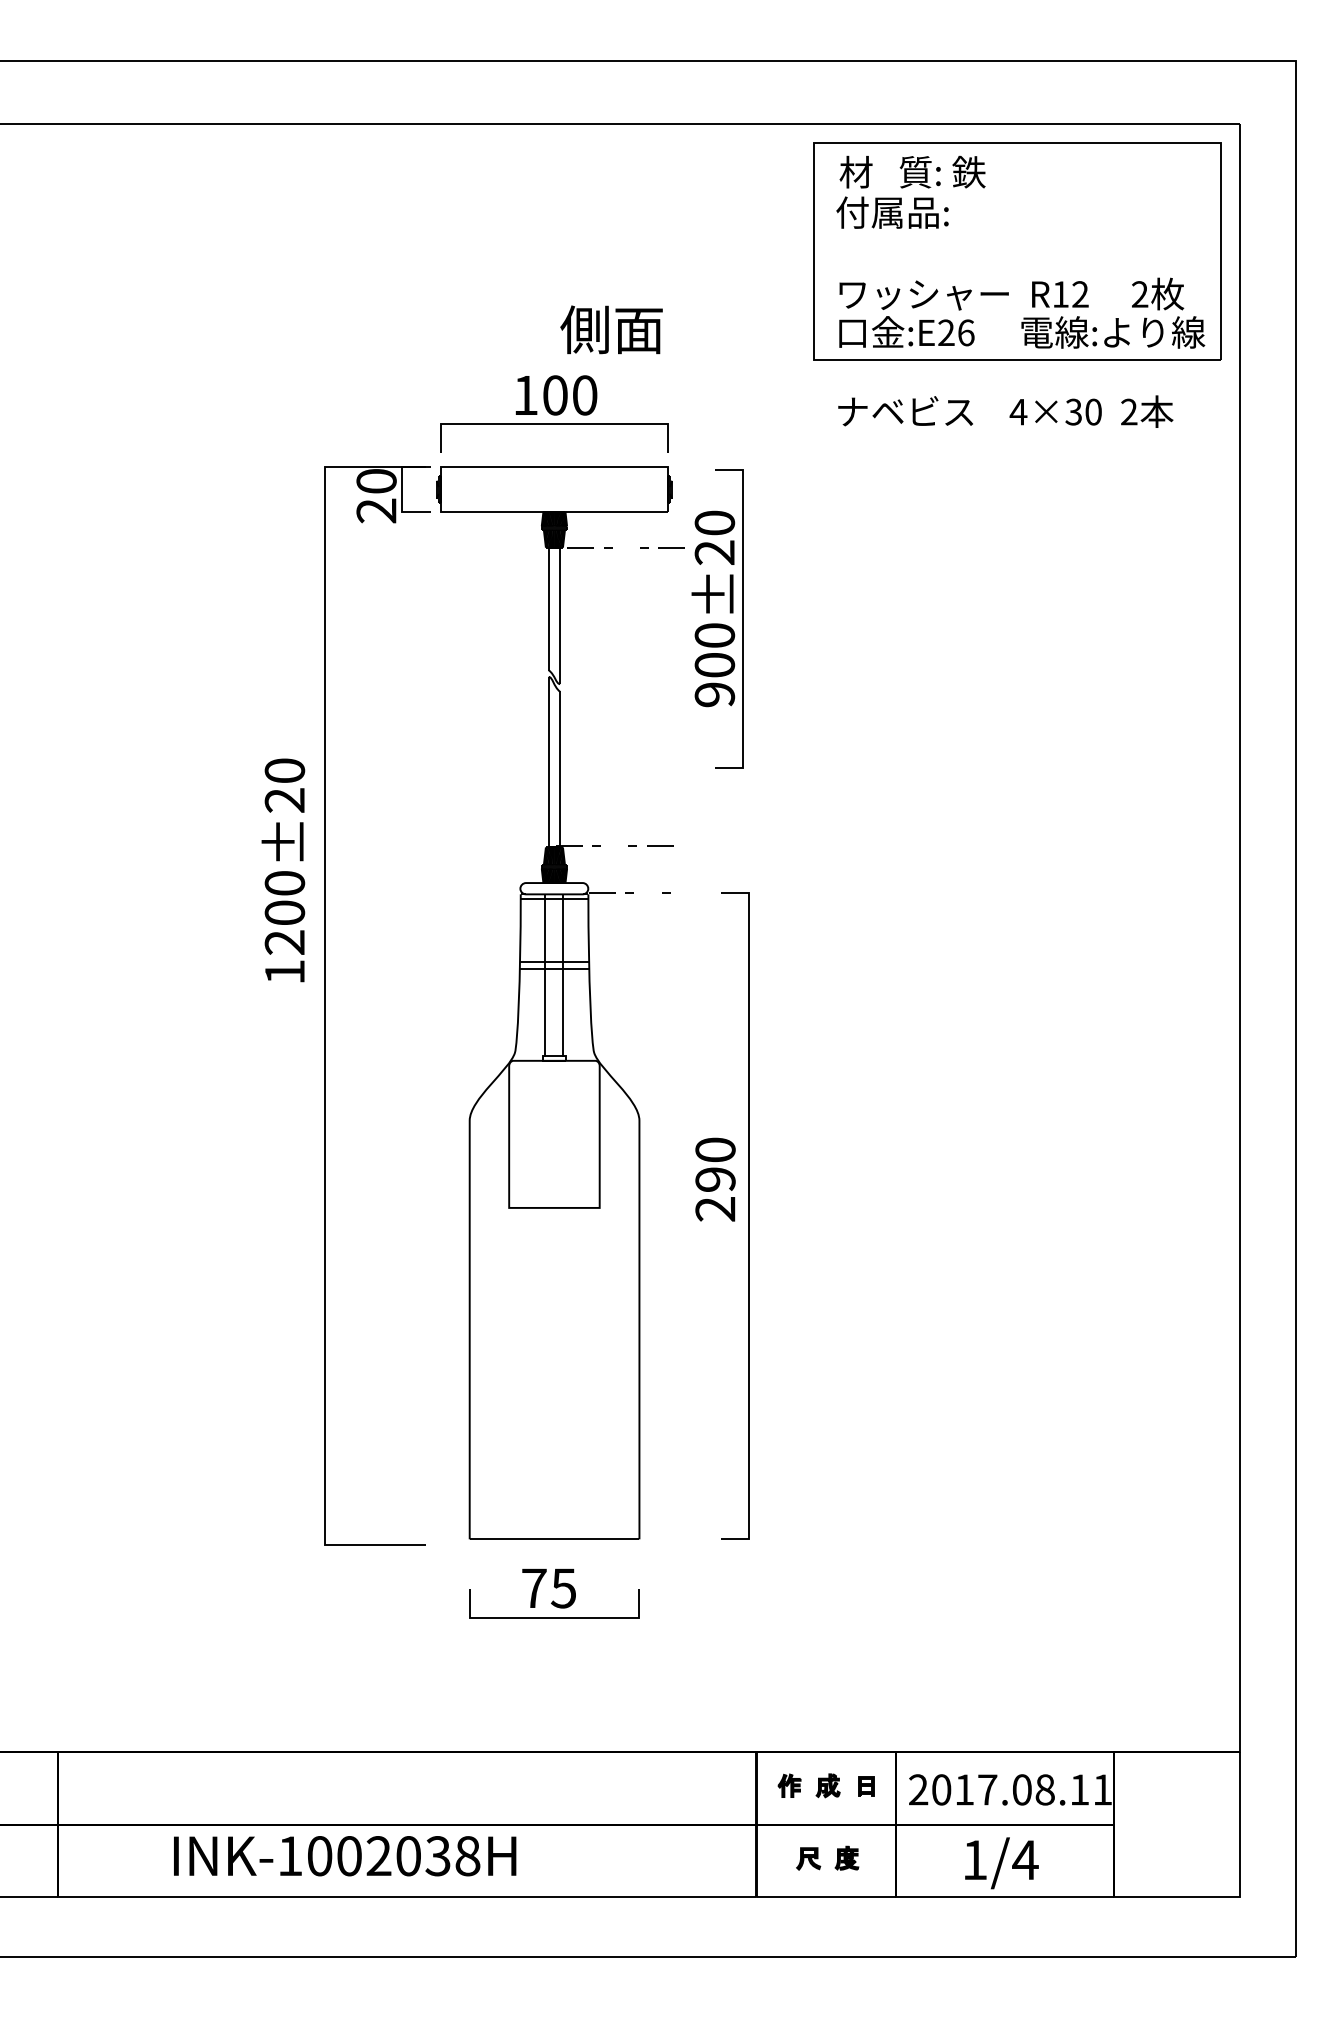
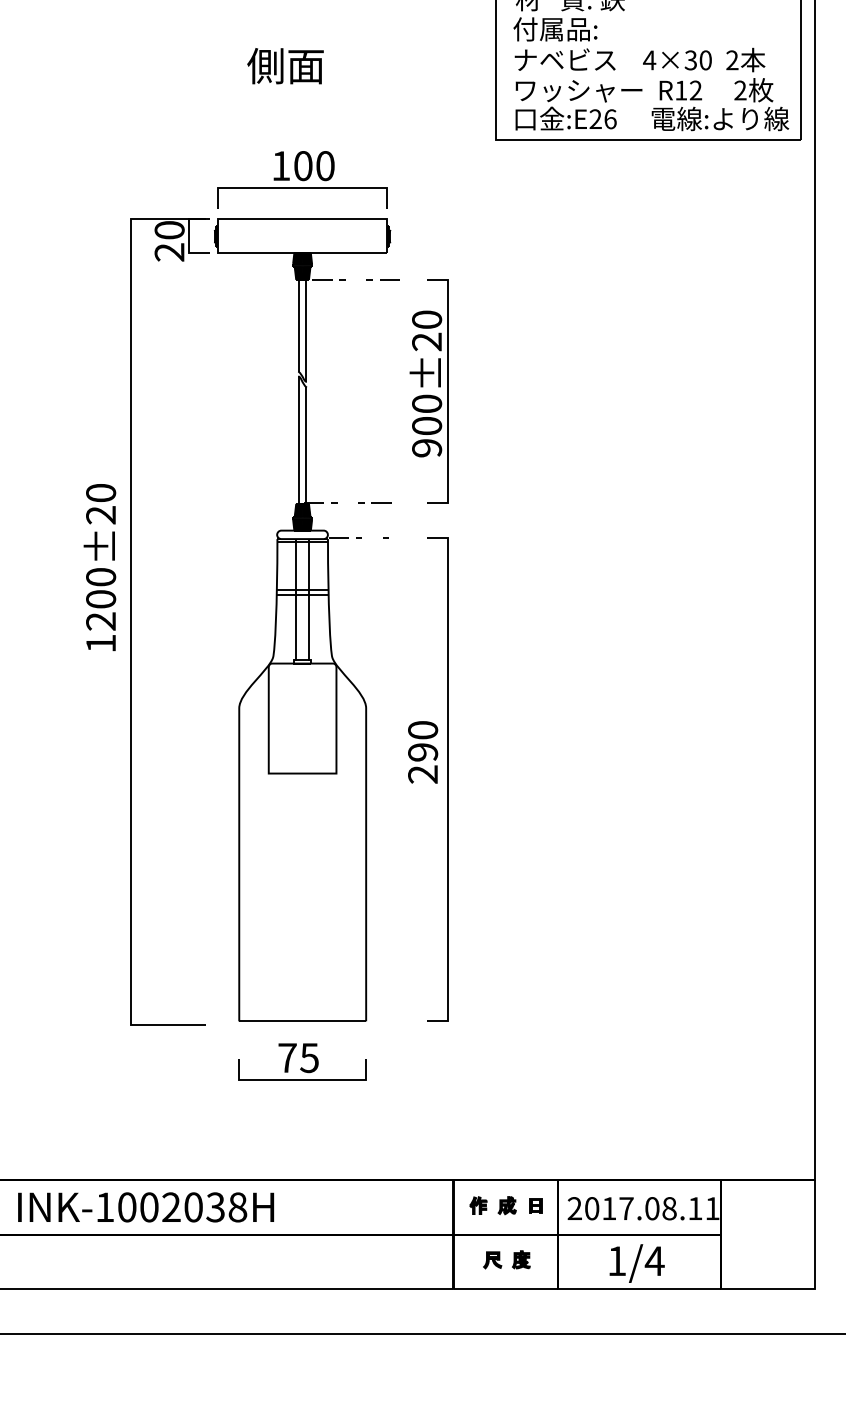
text: (611, 329) -> (285, 65), moved
text: (1005, 411) -> (639, 59), moved
part: (717, 618) -> (429, 391), moved
text: (283, 870) -> (100, 567), moved
text: (345, 1856) -> (146, 1207), moved

